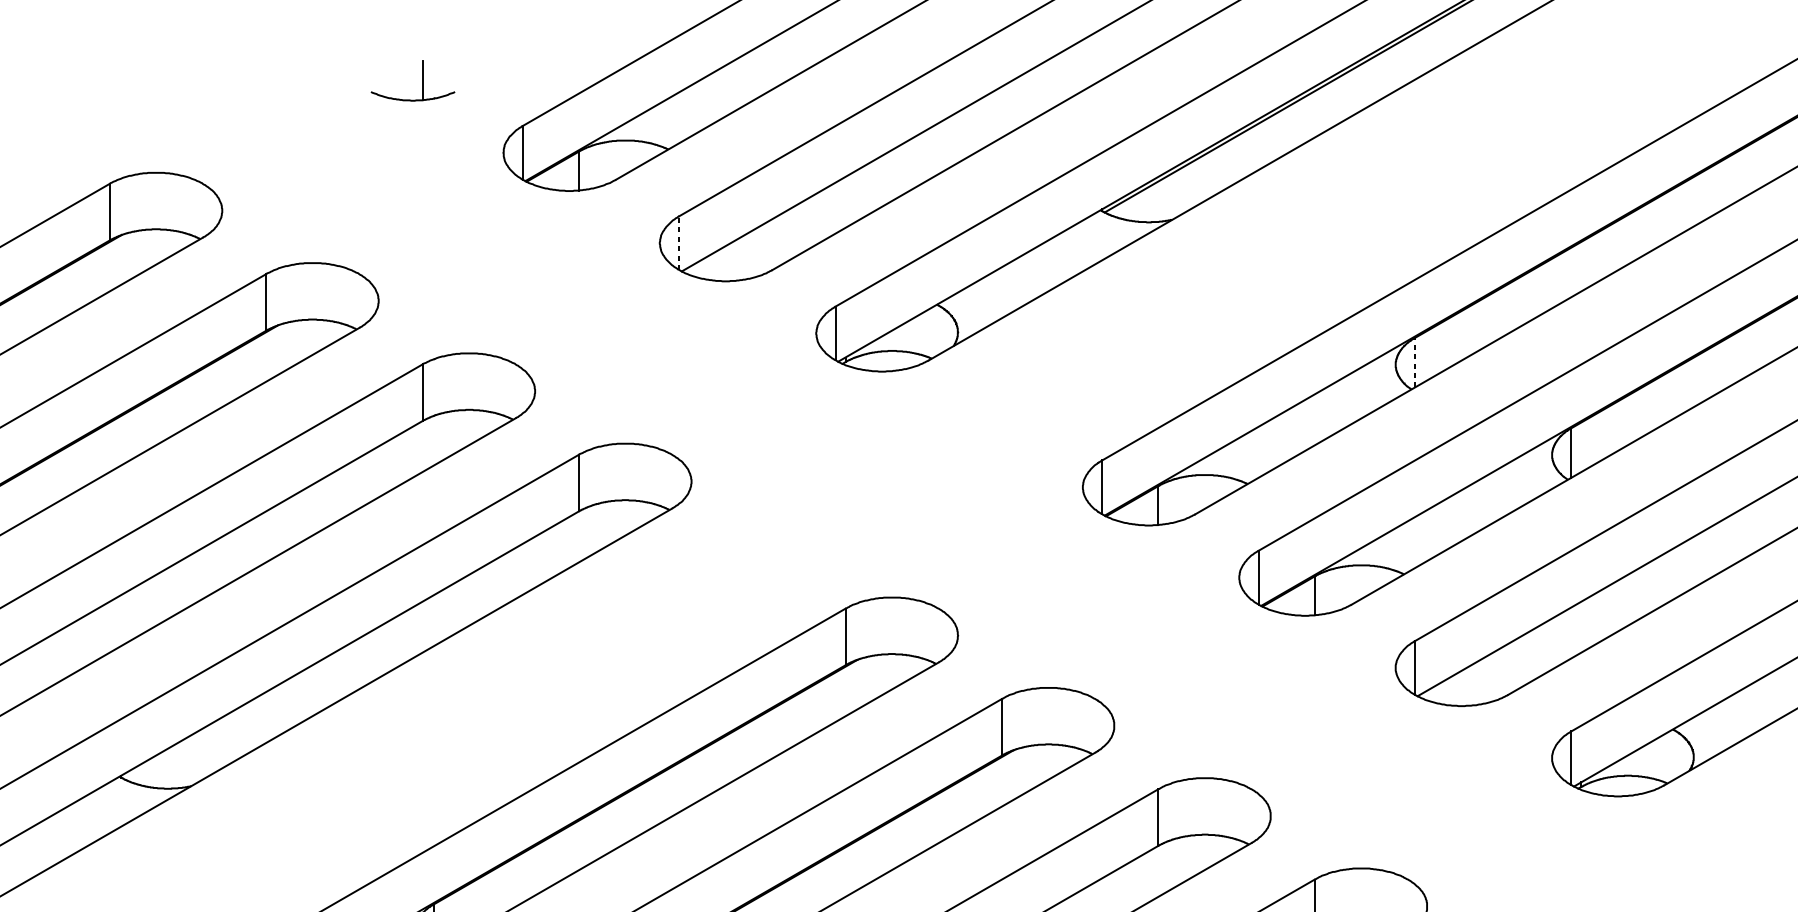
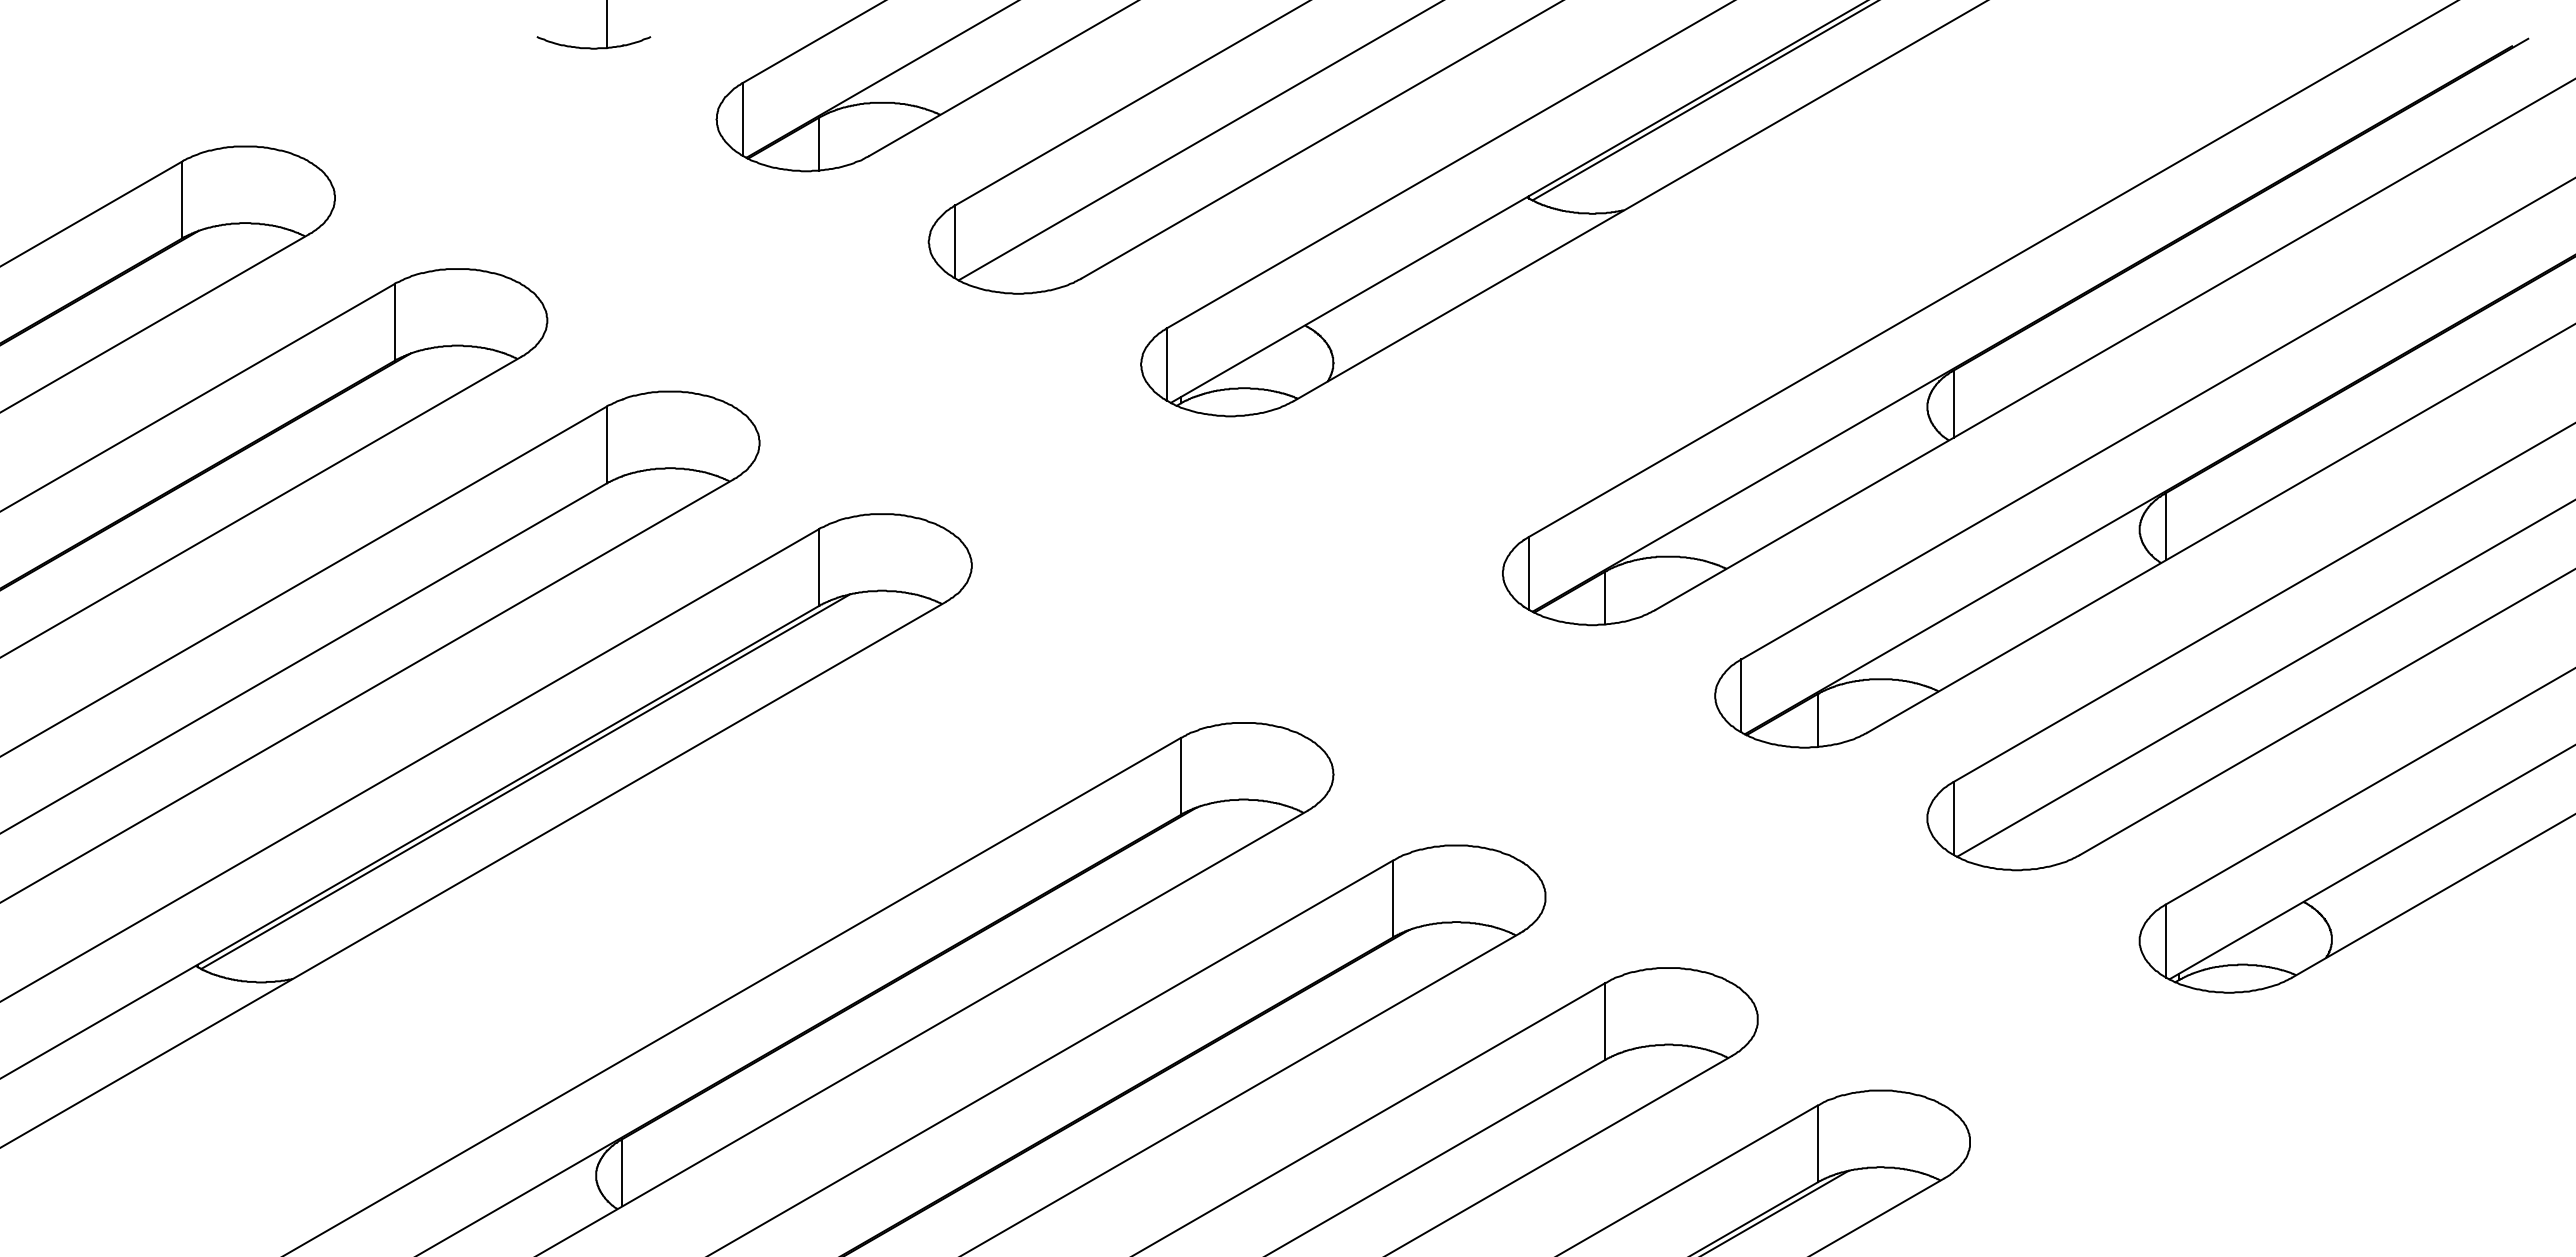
line: (679, 242) -> (955, 241), dashed -> solid
line: (1414, 362) -> (1953, 404), dashed -> solid
line: (362, 640) -> (525, 781), added

